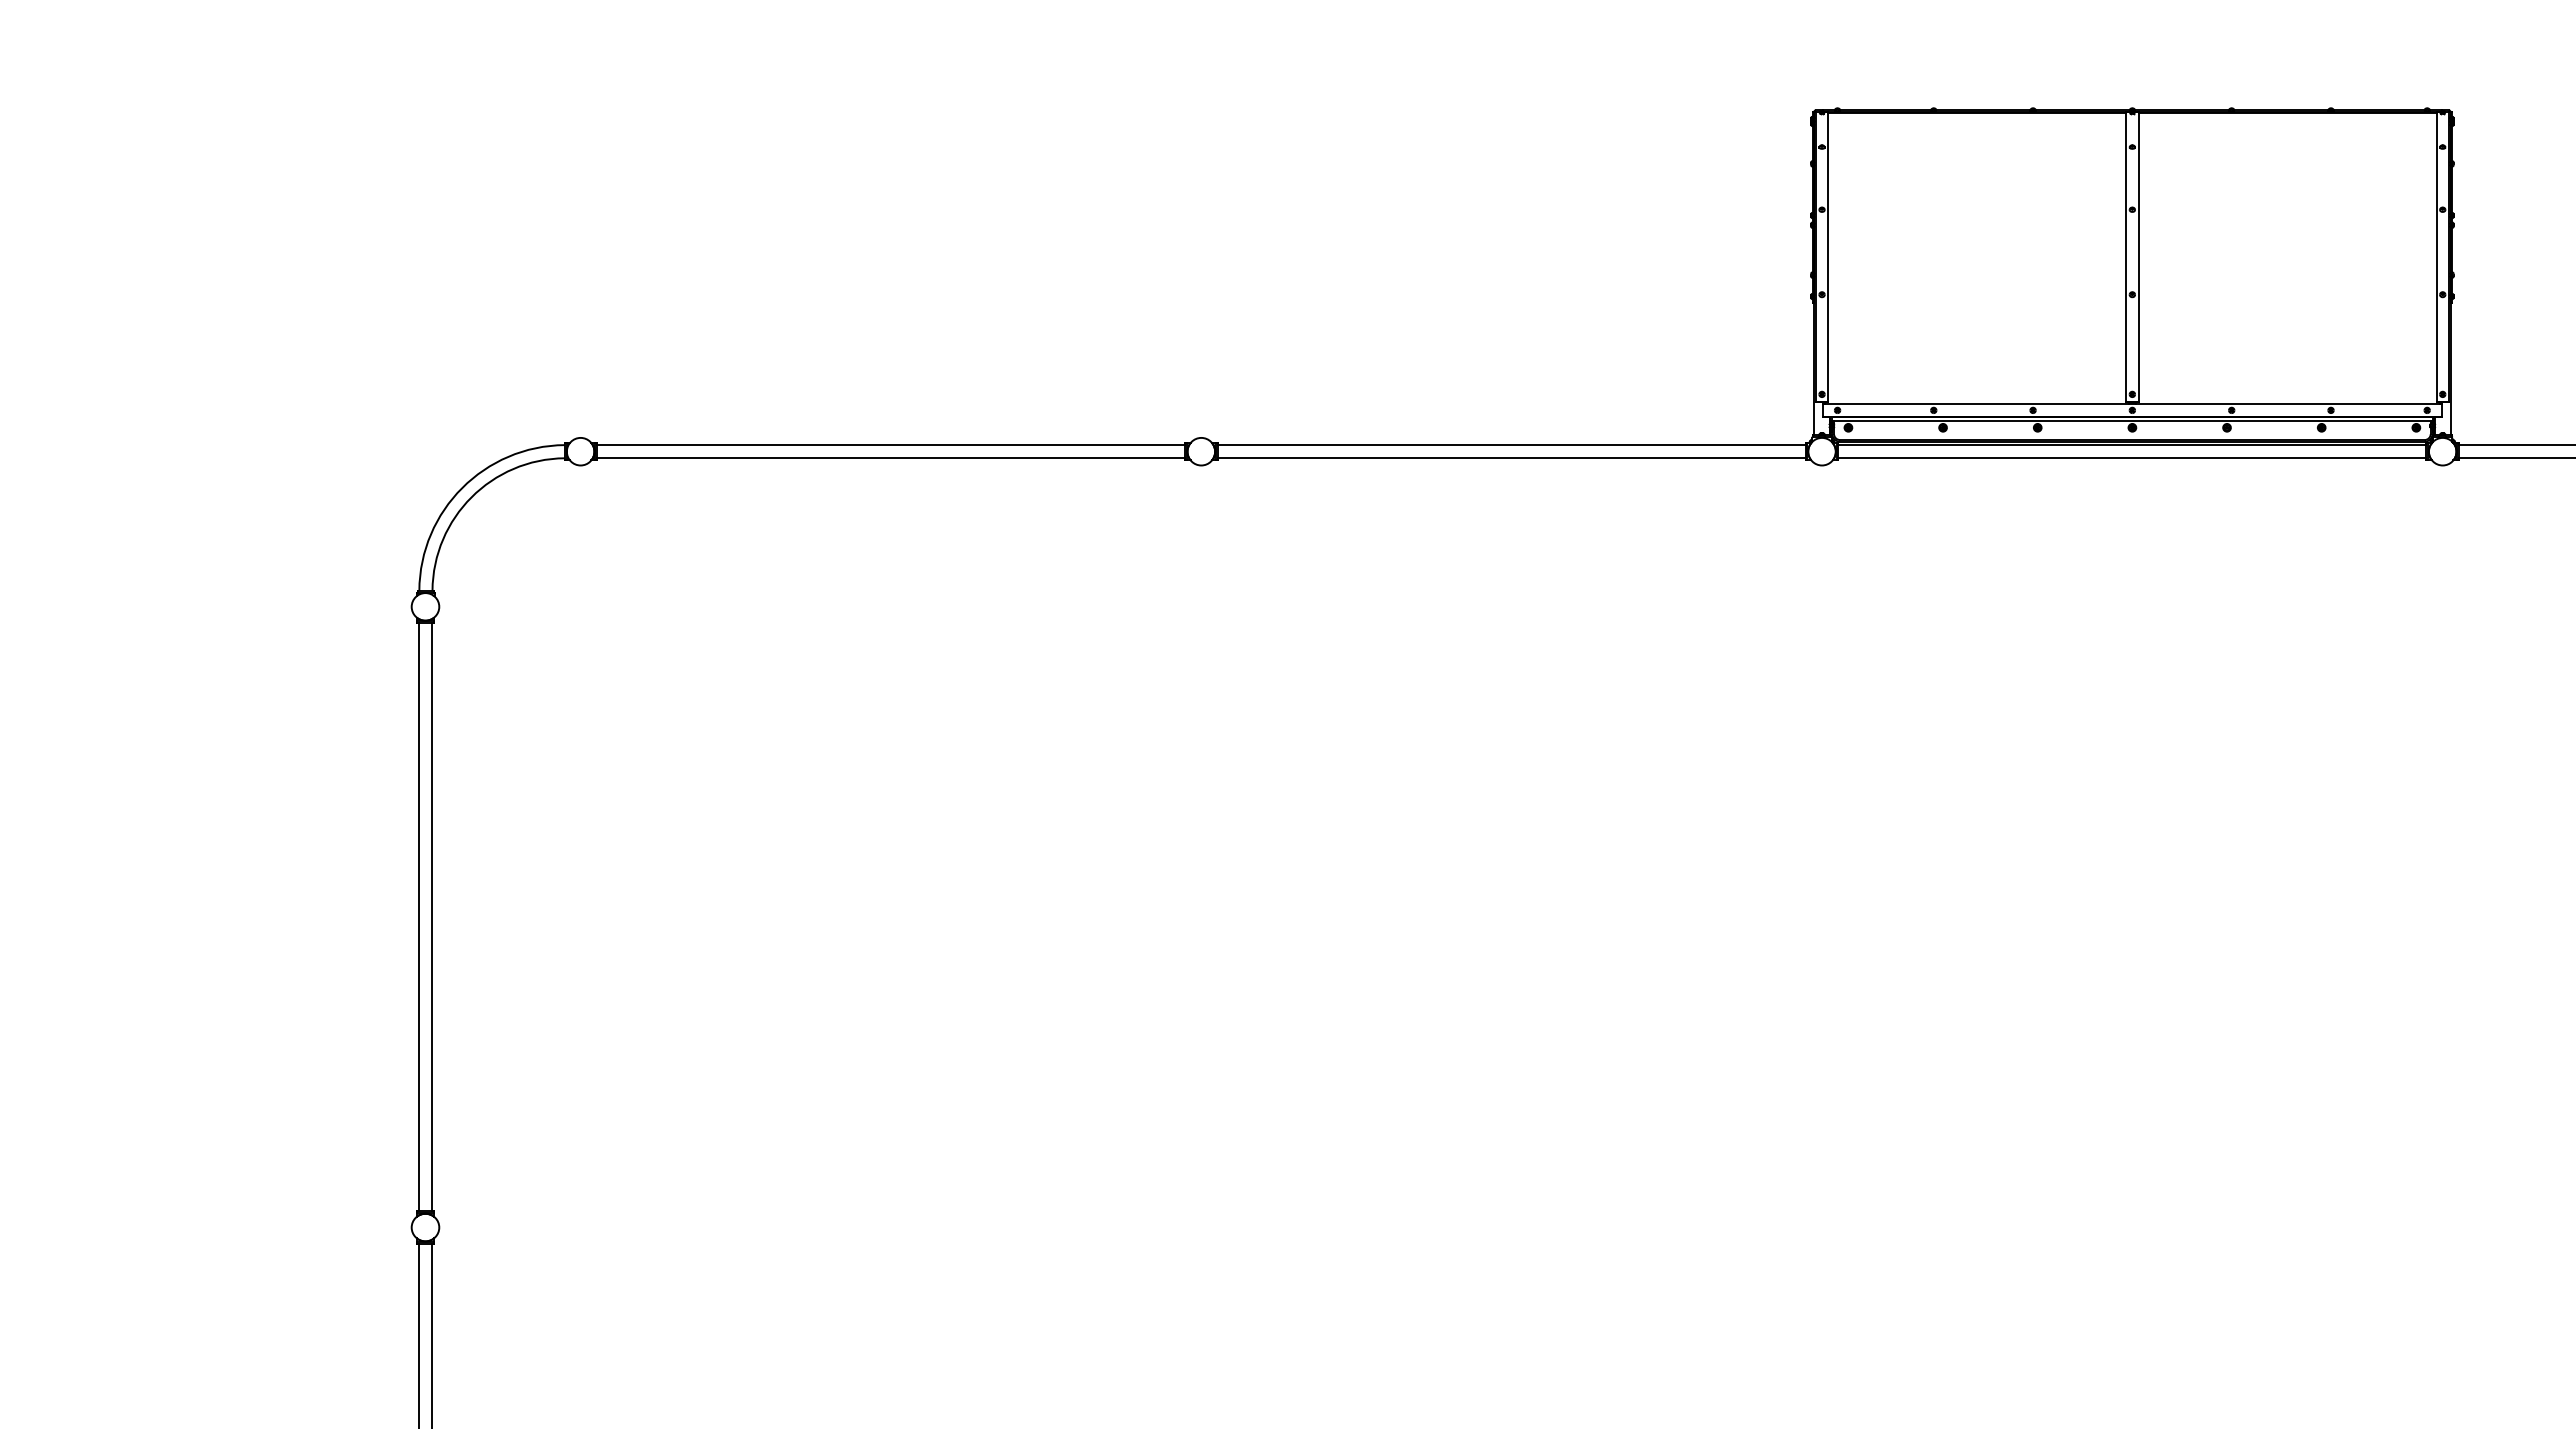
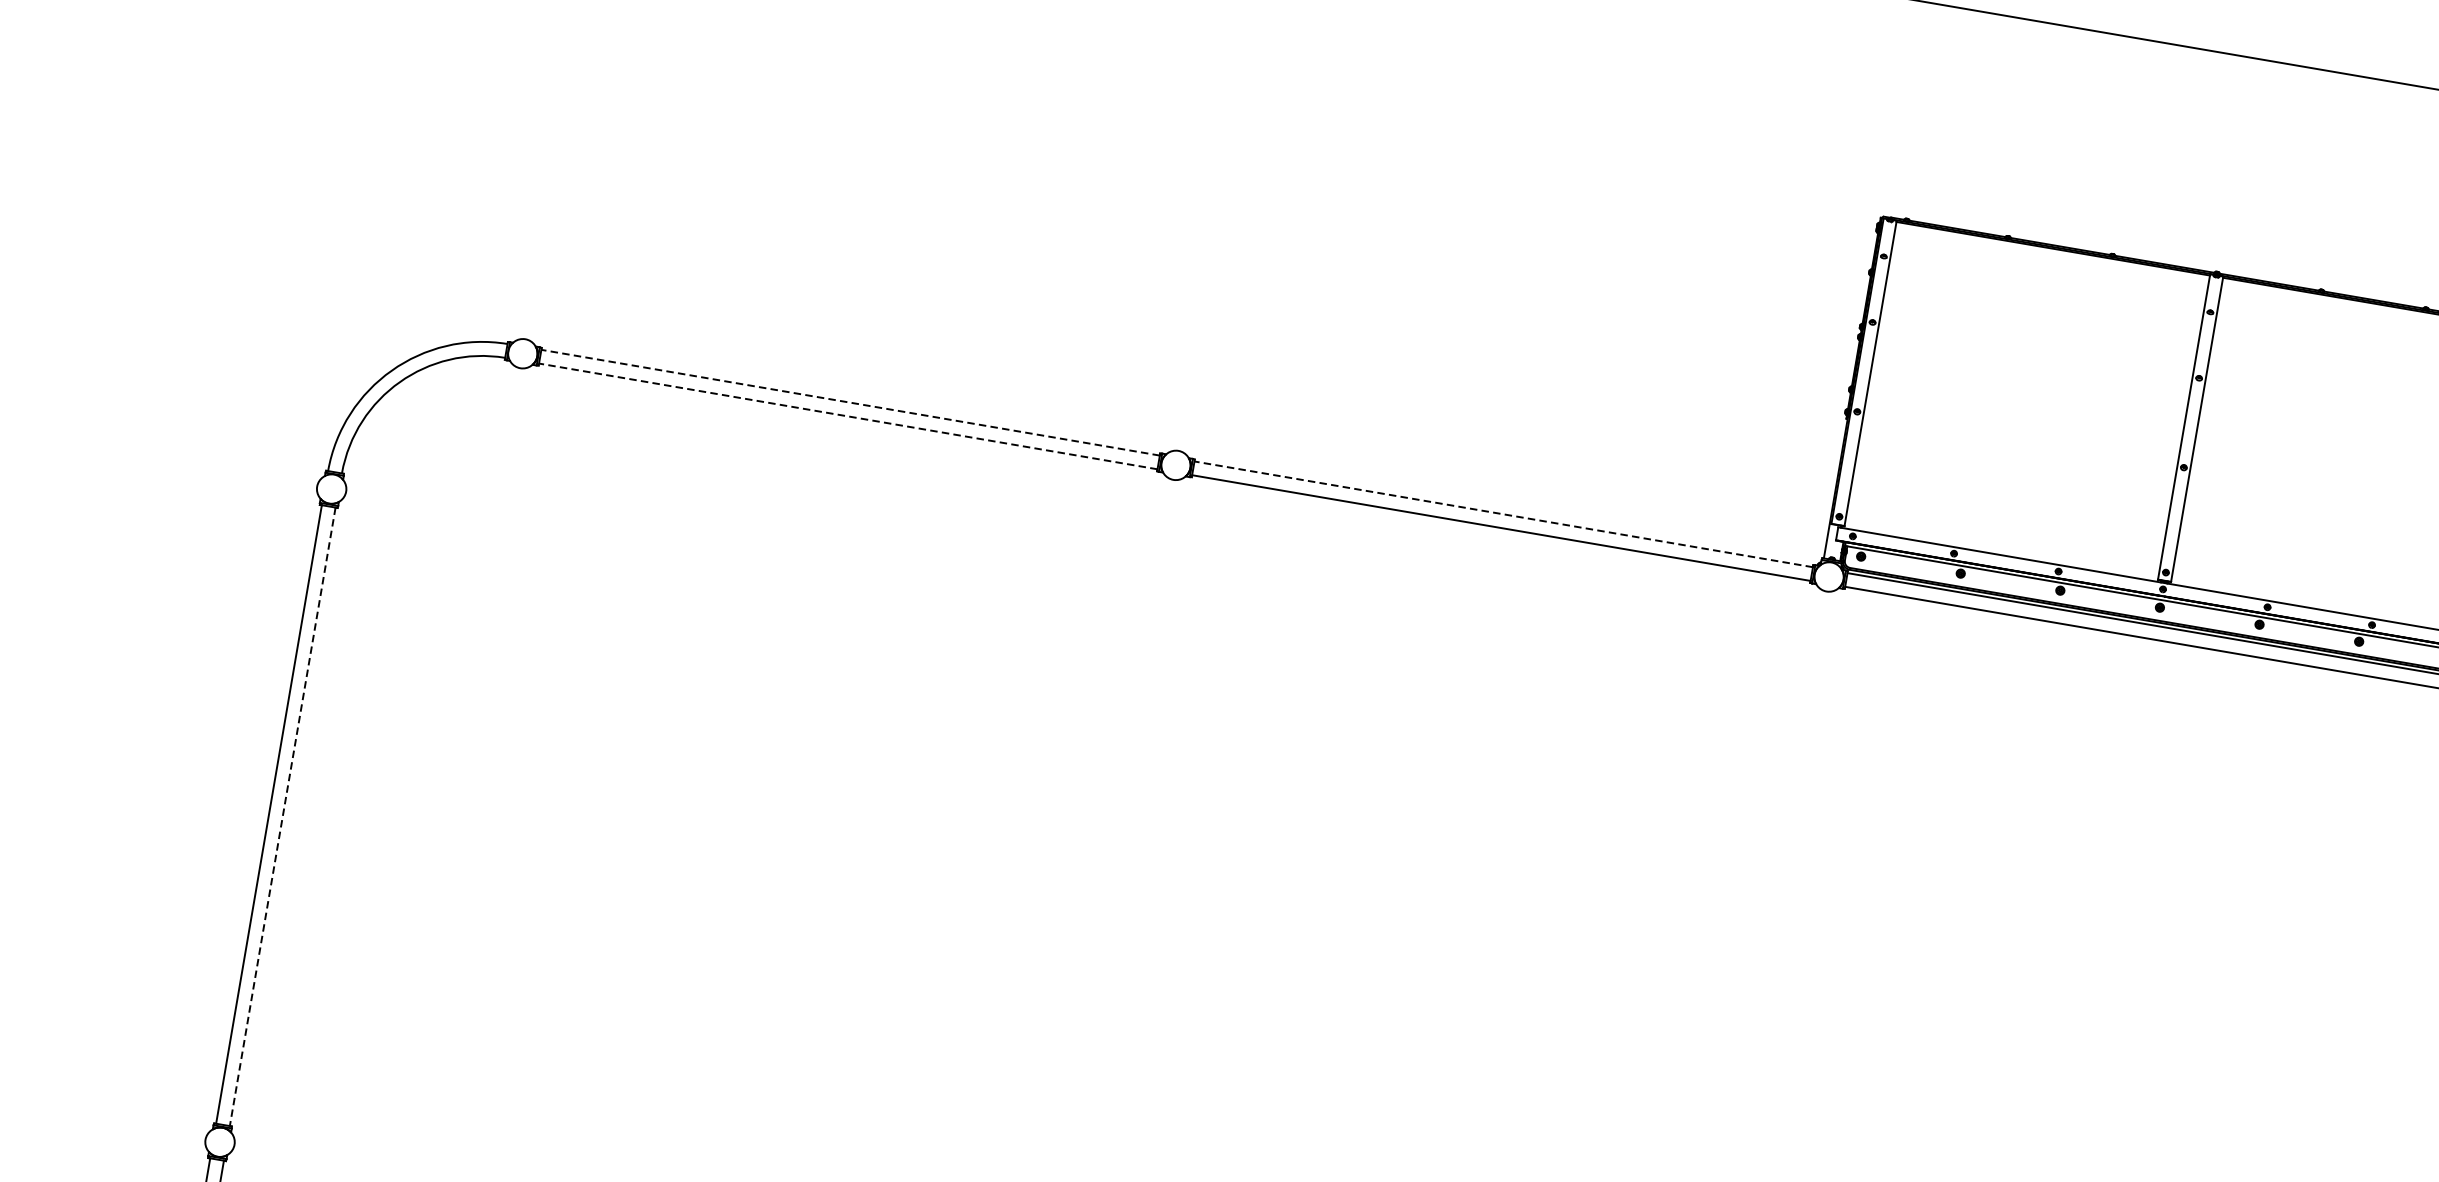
line: (891, 445) -> (851, 403), solid -> dashed
line: (1511, 445) -> (1503, 514), solid -> dashed
line: (891, 458) -> (848, 416), solid -> dashed
line: (432, 917) -> (283, 817), solid -> dashed

